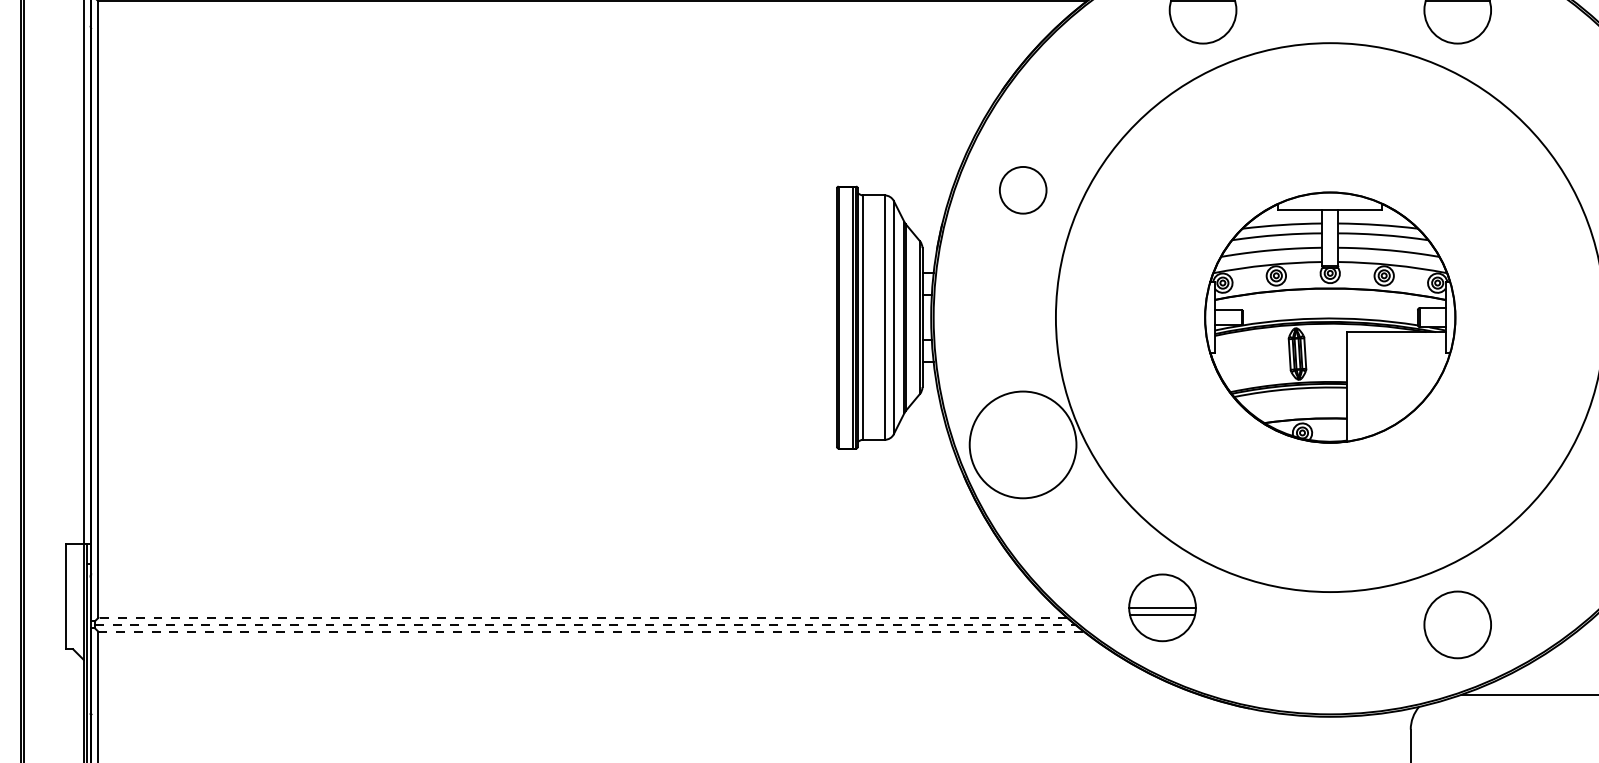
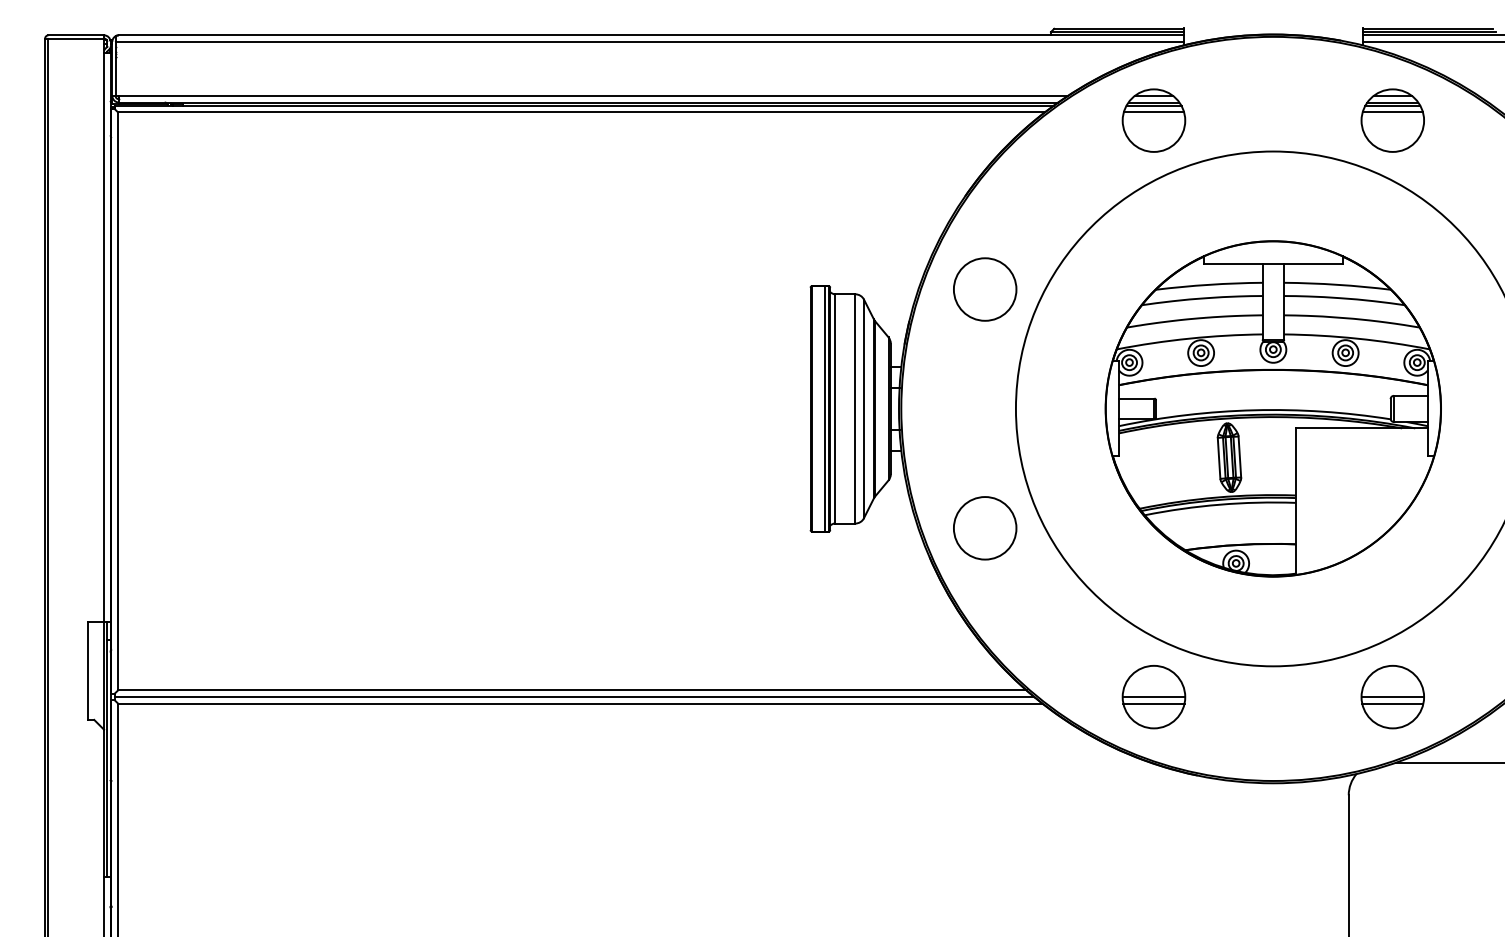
circle: (1023, 190) -> (985, 289), size x1.43
part: (1329, 317) -> (1272, 408), size x1.43
circle: (1022, 445) -> (984, 528), size x0.62
part: (1162, 608) -> (1153, 697), moved
line: (581, 617) -> (571, 690), dashed -> solid
line: (585, 624) -> (574, 696), dashed -> solid
line: (1457, 624) -> (1392, 696), added
line: (591, 631) -> (580, 703), dashed -> solid
line: (1457, 631) -> (1392, 703), added

